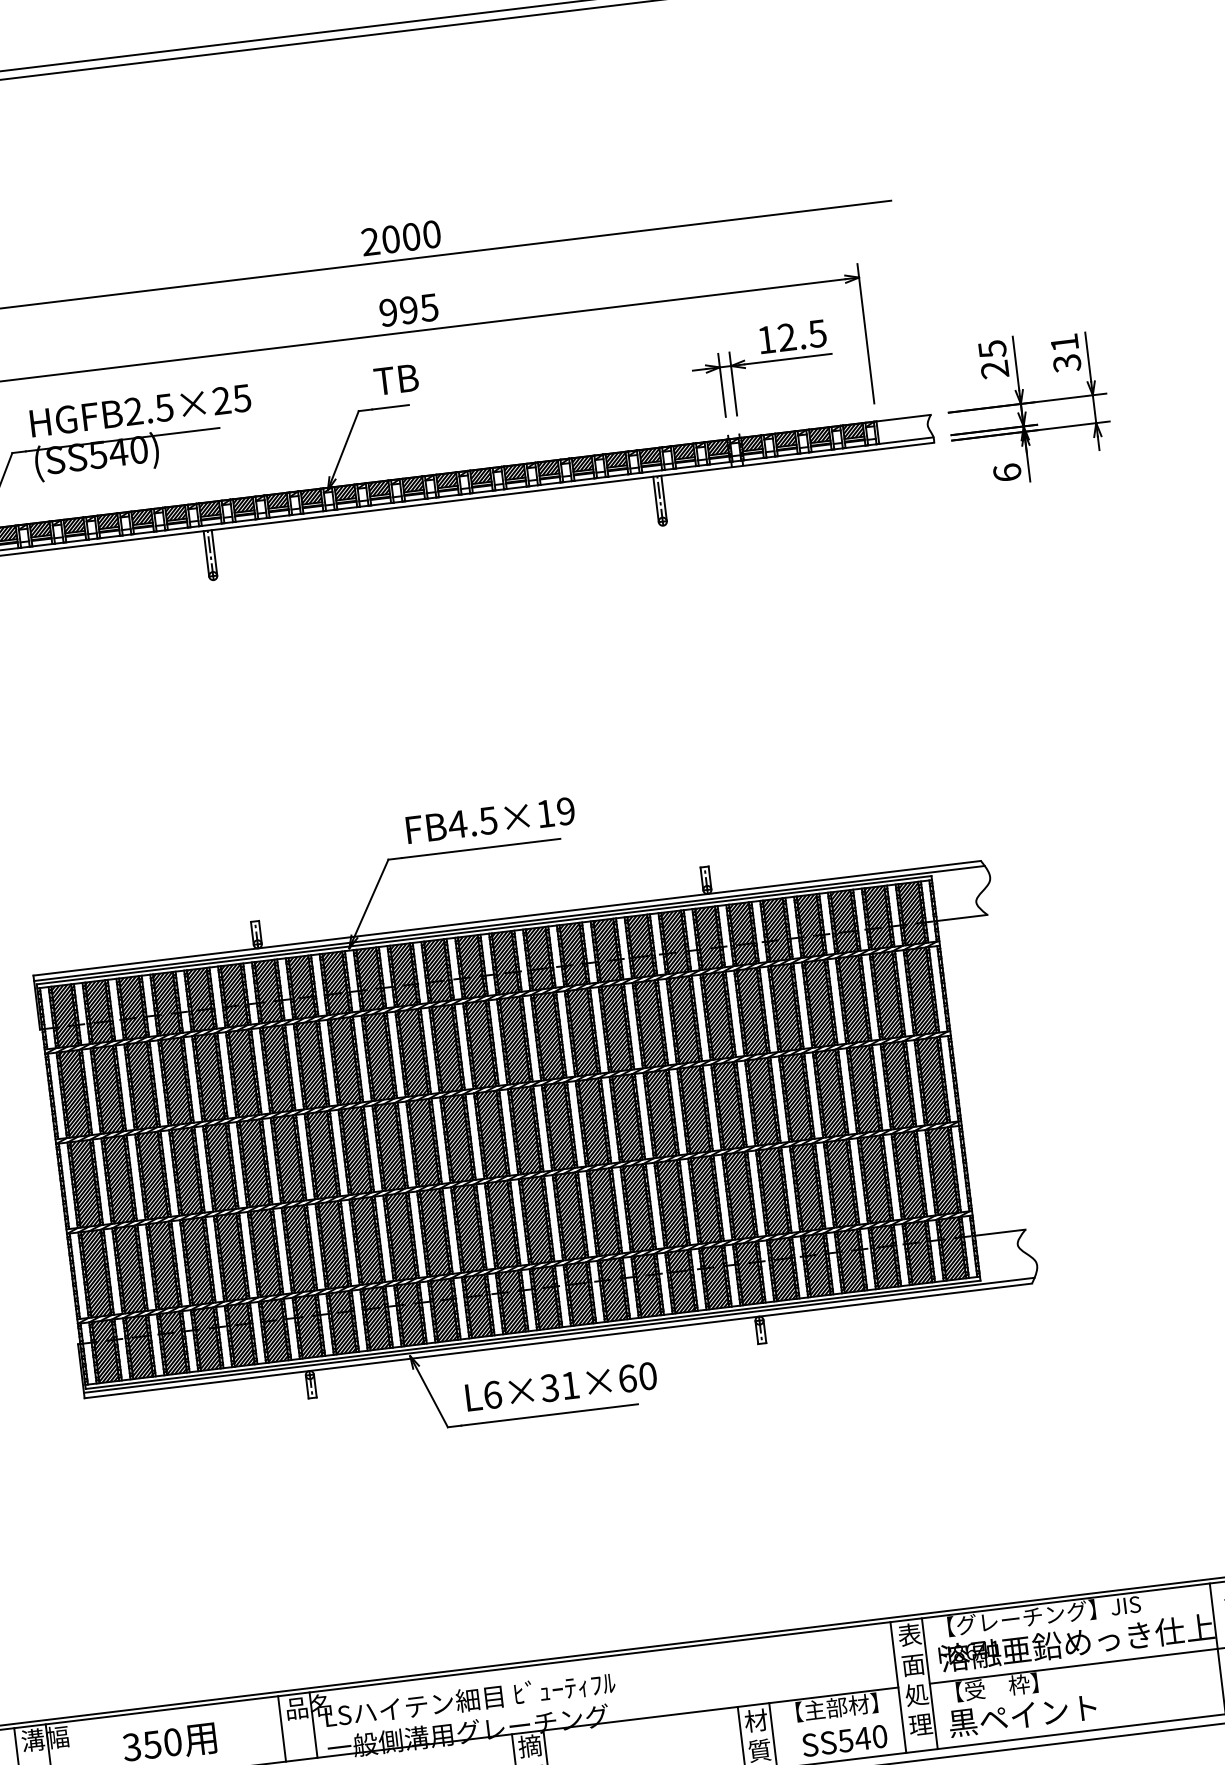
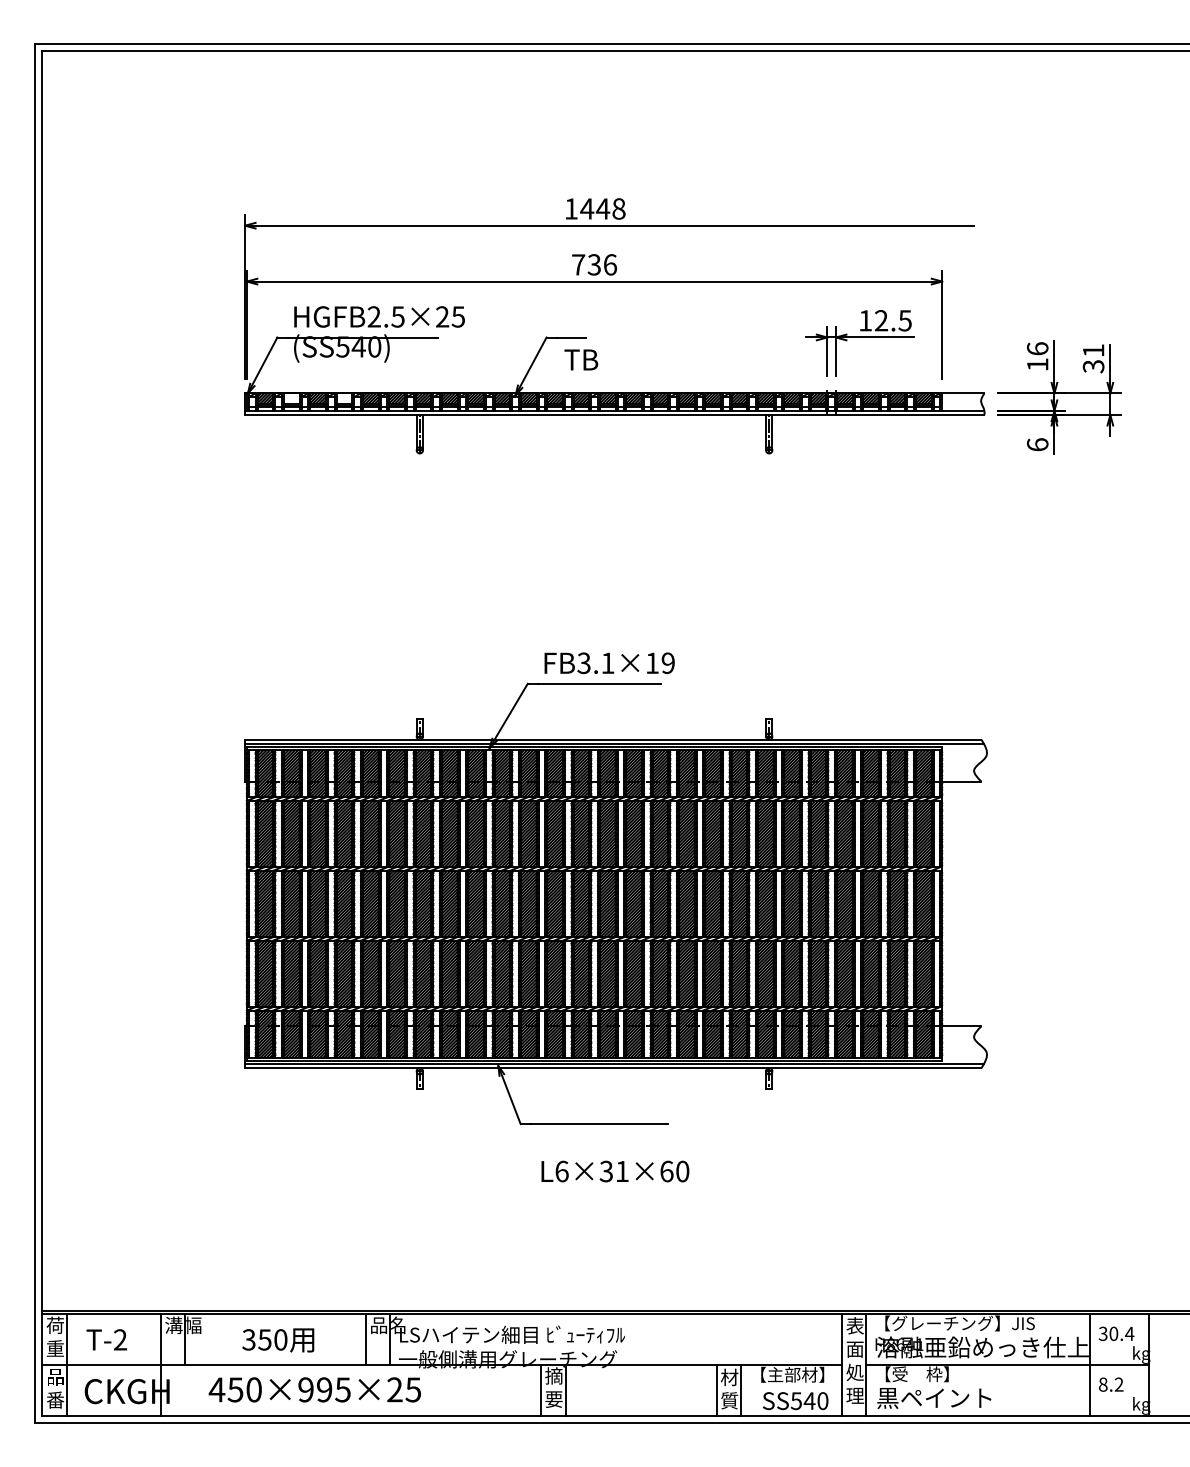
text: (400, 237) -> (594, 208), 2000 -> 1448
text: (409, 309) -> (594, 264), 995 -> 736
text: (993, 359) -> (1037, 356), 25 -> 16
text: (396, 379) -> (581, 359), moved
hatch: (108, 521) -> (344, 398), removed
hatch: (40, 529) -> (291, 398), removed
text: (472, 822) -> (595, 663), FB4.5×19 -> FB3.1×19
text: (561, 1386) -> (615, 1171), moved

